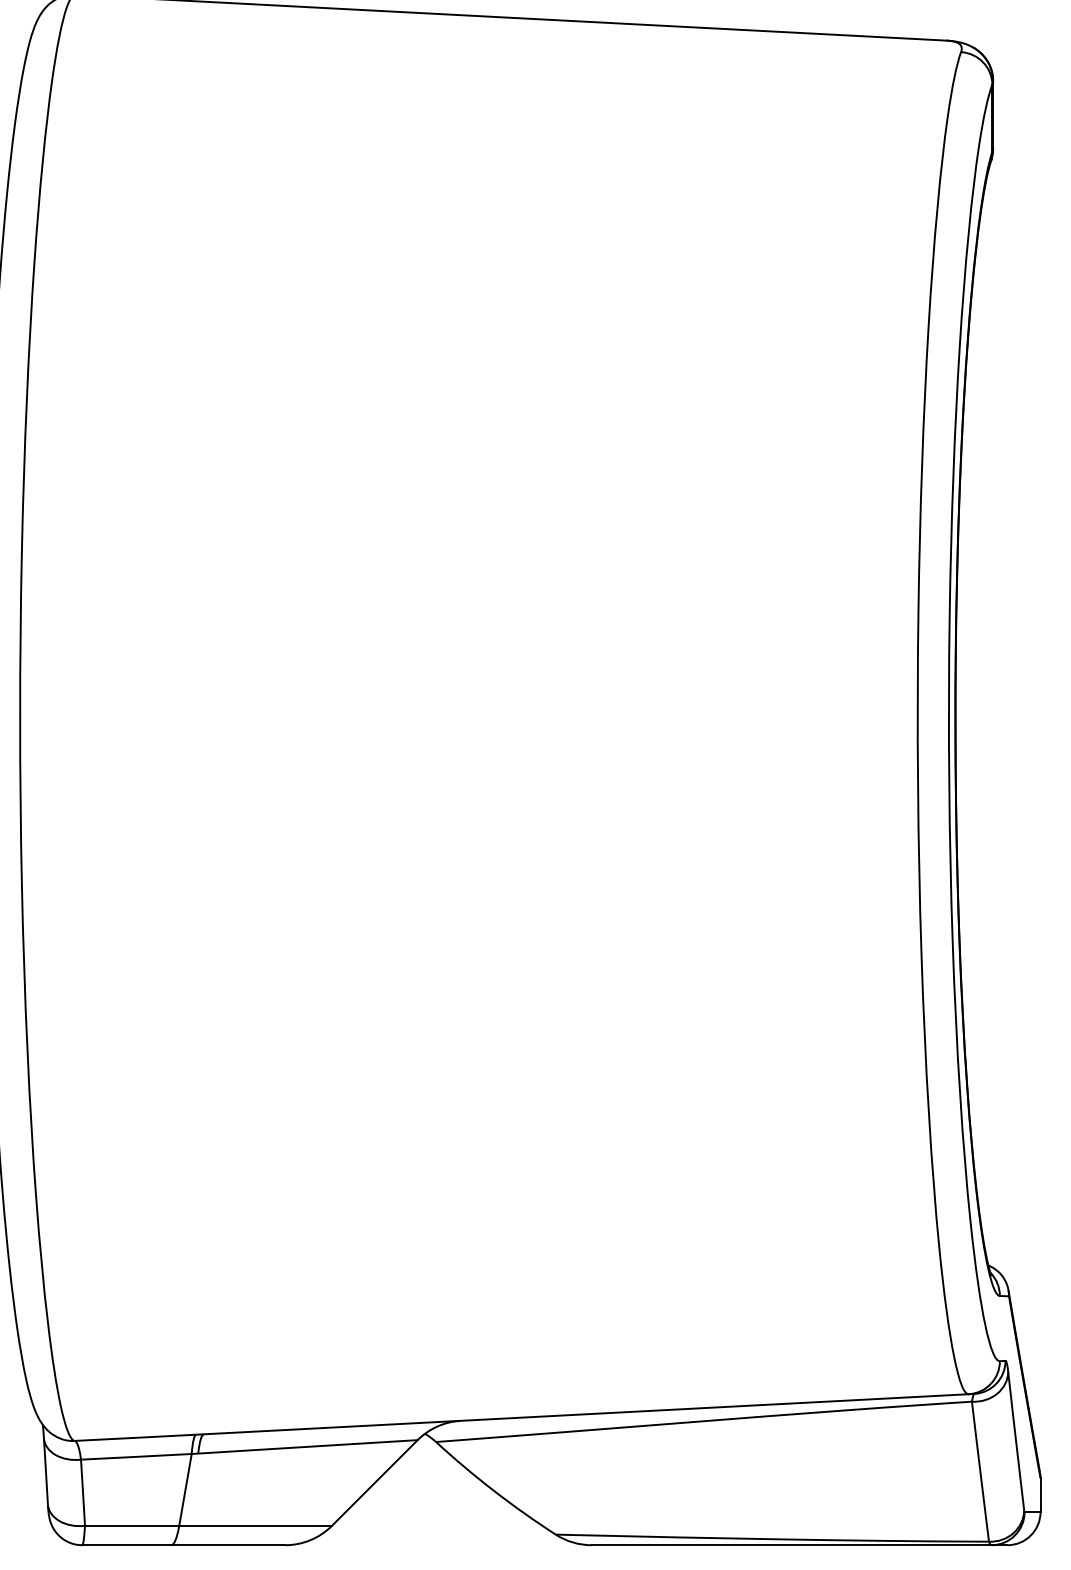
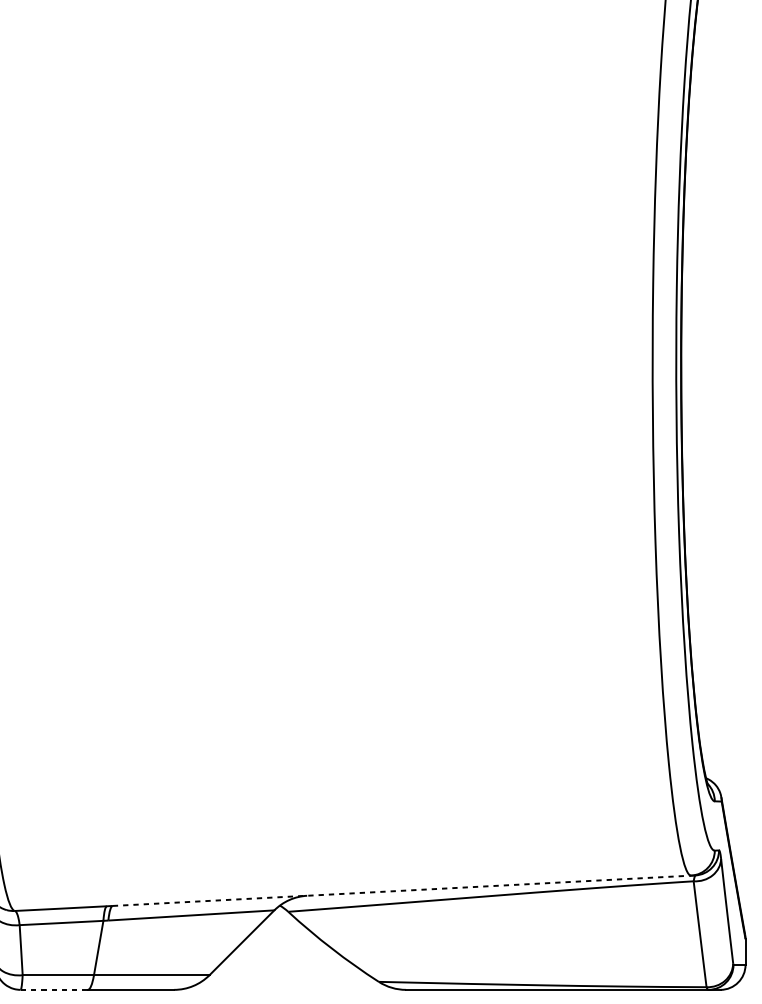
line: (586, 1414) -> (402, 890), solid -> dashed
line: (127, 1545) -> (54, 990), solid -> dashed

